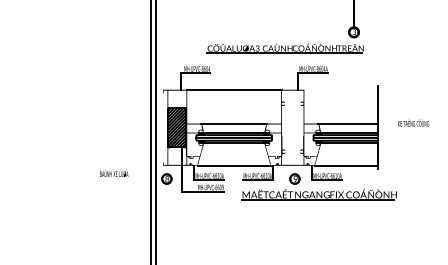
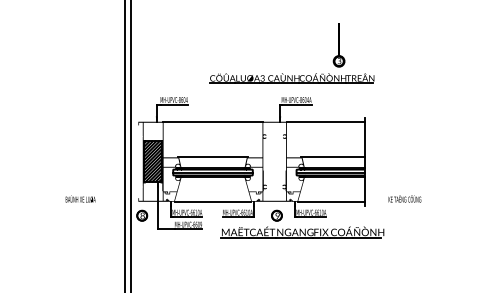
part: (284, 48) -> (291, 78), moved
line: (341, 89) -> (325, 121), added
text: (413, 122) -> (404, 198), moved
text: (113, 173) -> (80, 198), moved

